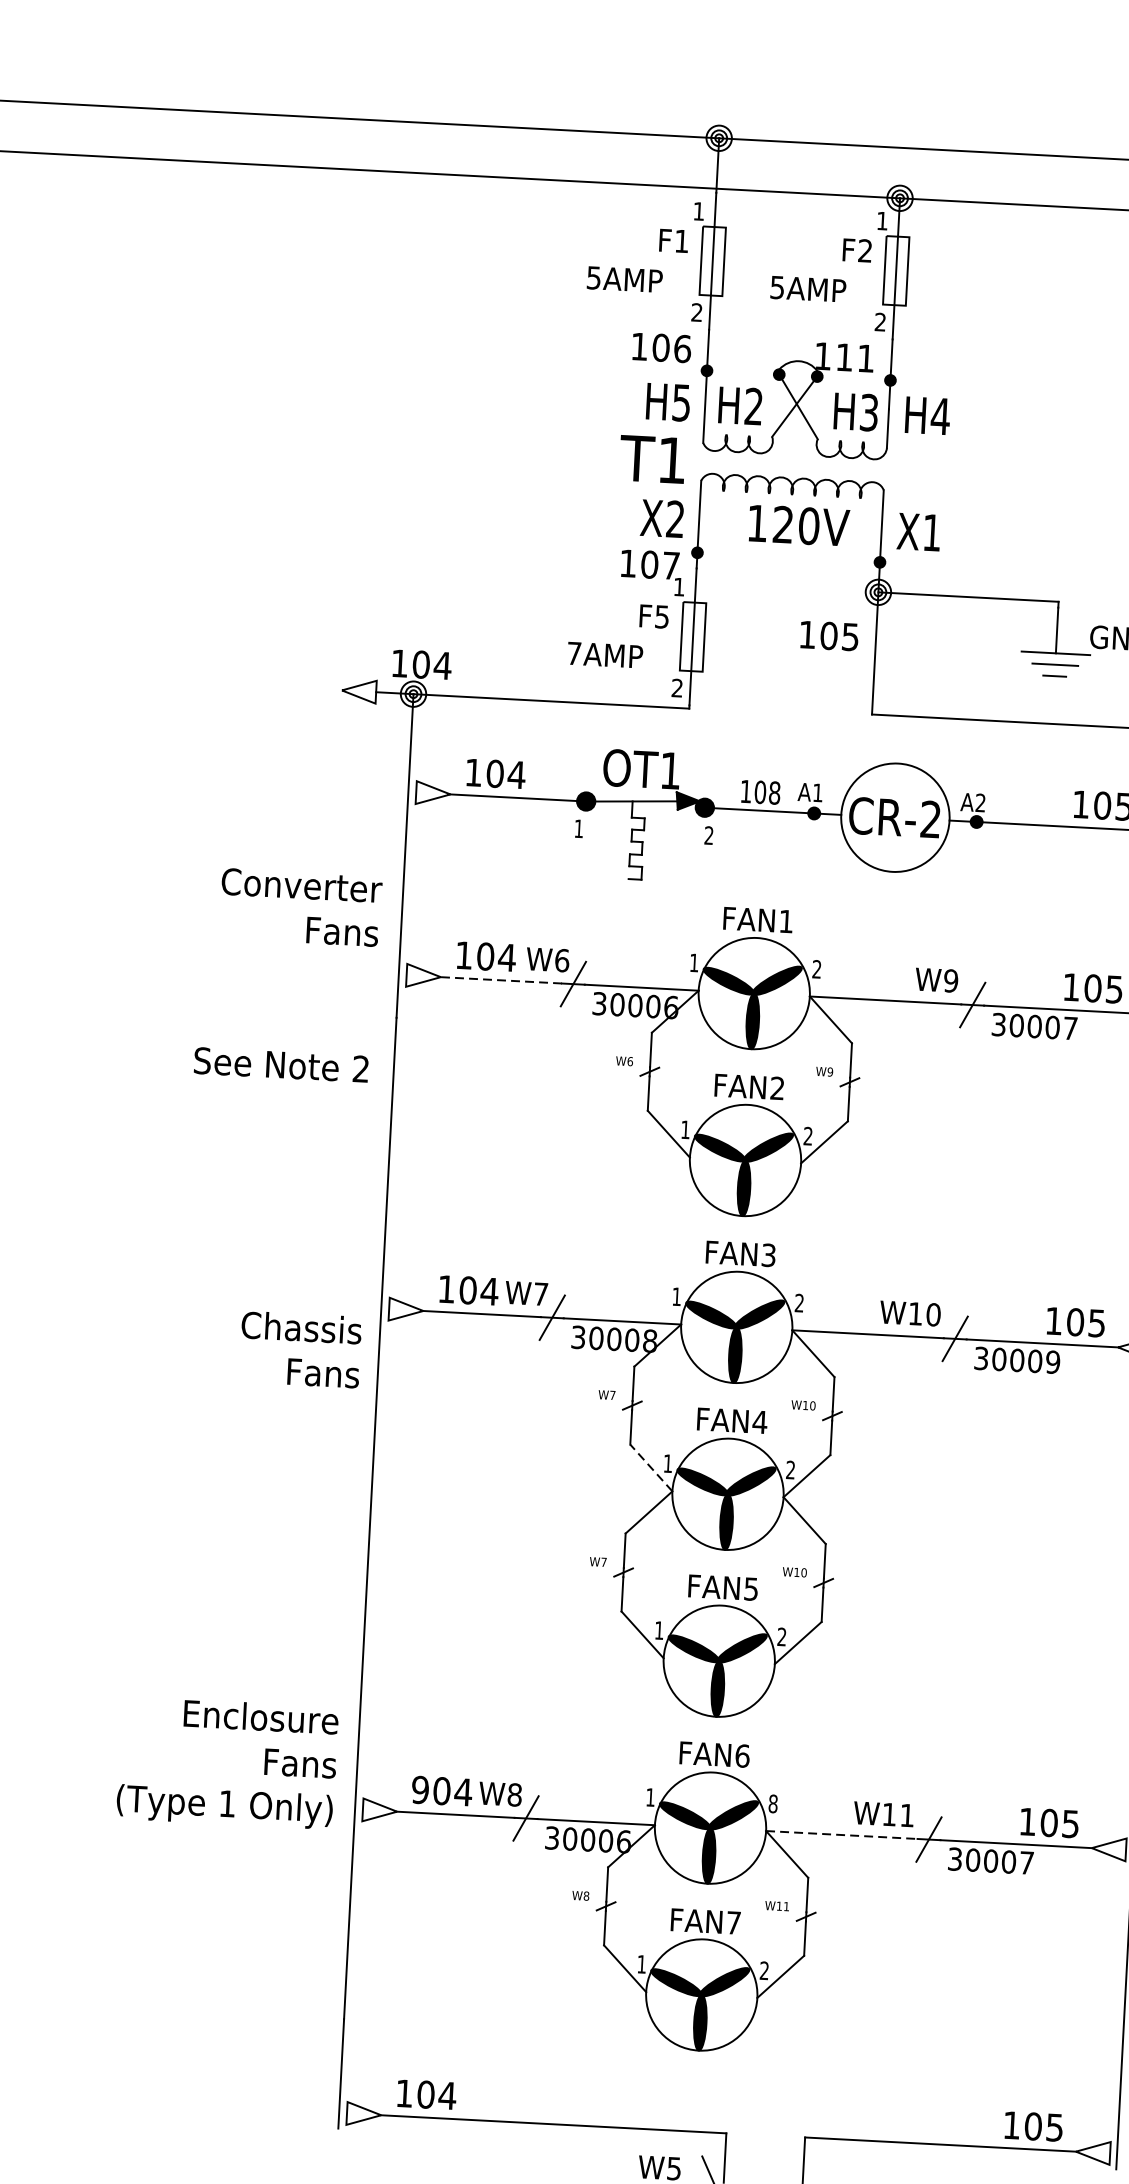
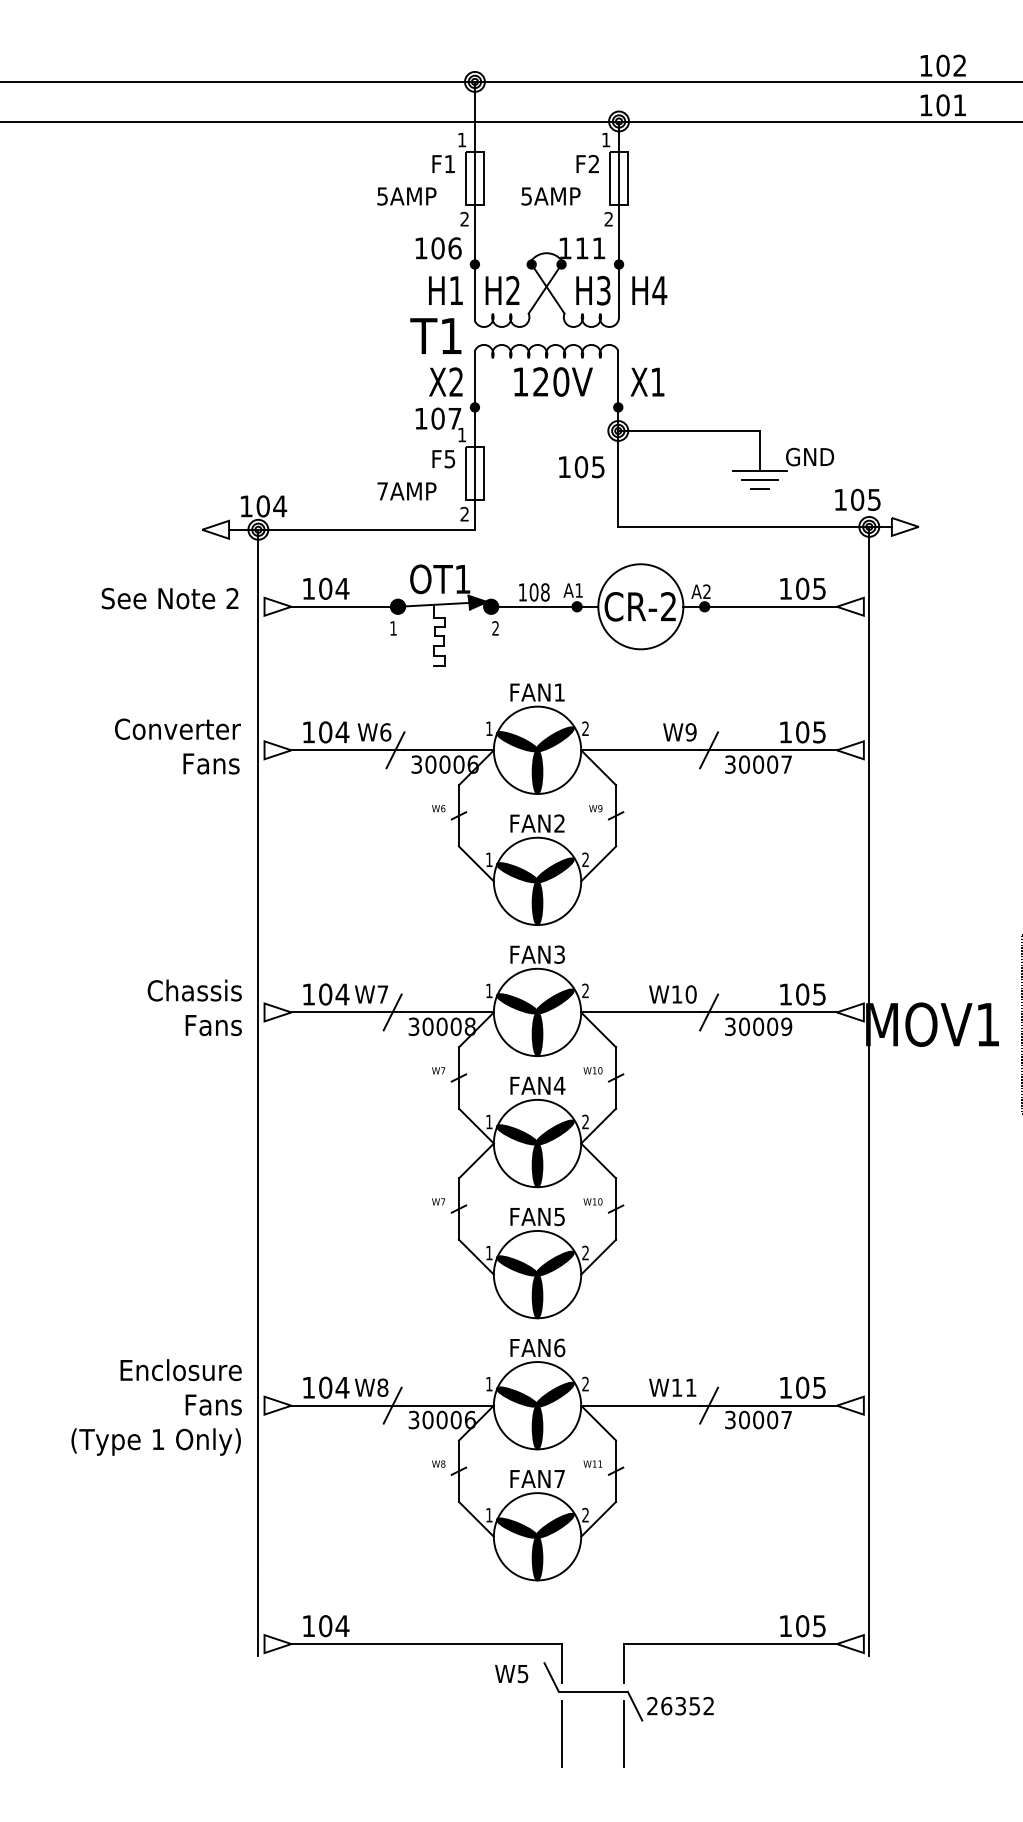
text: (680, 402) -> (455, 290), H5 -> H1
text: (300, 907) -> (177, 746), moved
line: (500, 980) -> (338, 750), dashed -> solid
text: (280, 1064) -> (169, 598), moved
text: (300, 1349) -> (194, 1007), moved
line: (651, 1468) -> (476, 1126), dashed -> solid
text: (227, 1762) -> (156, 1407), moved
text: (420, 1789) -> (308, 1387), 904 -> 104
text: (773, 1803) -> (585, 1383), 8 -> 2
line: (842, 1834) -> (641, 1405), dashed -> solid

